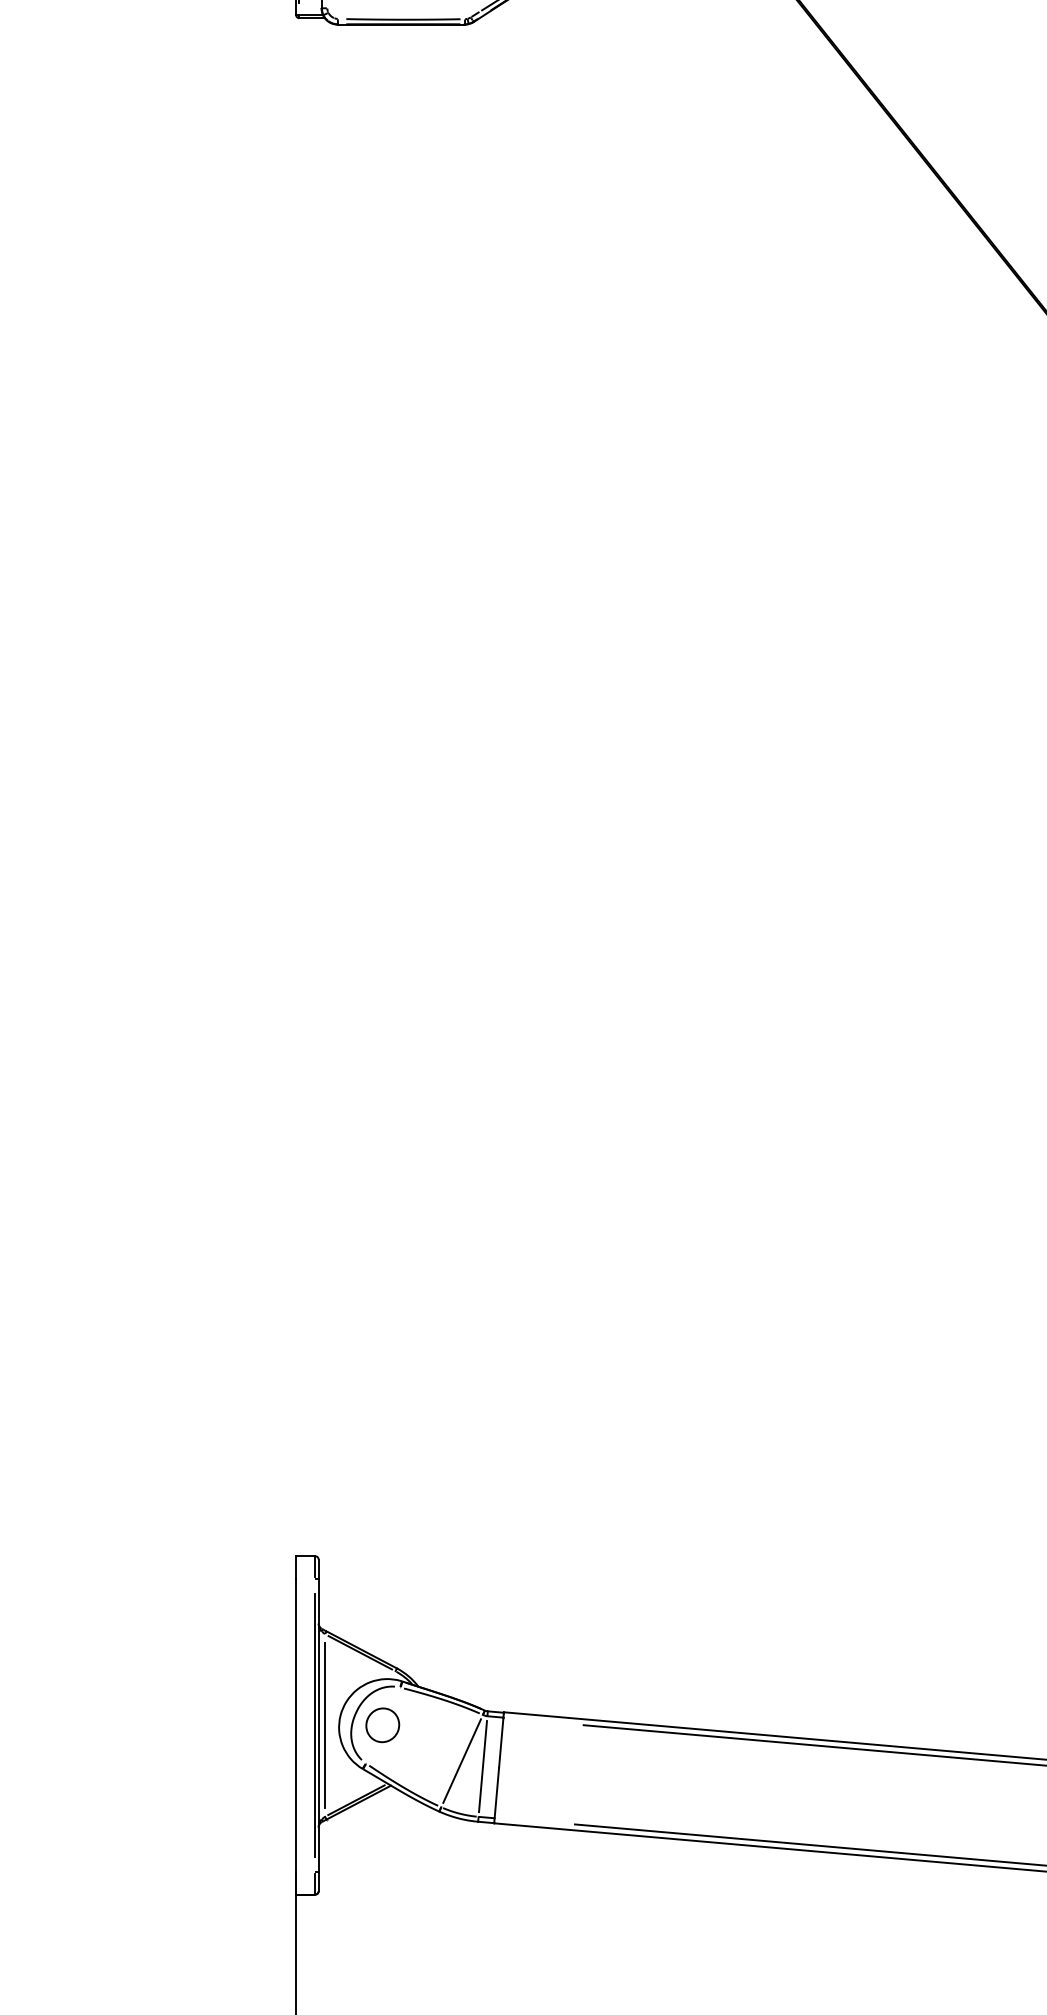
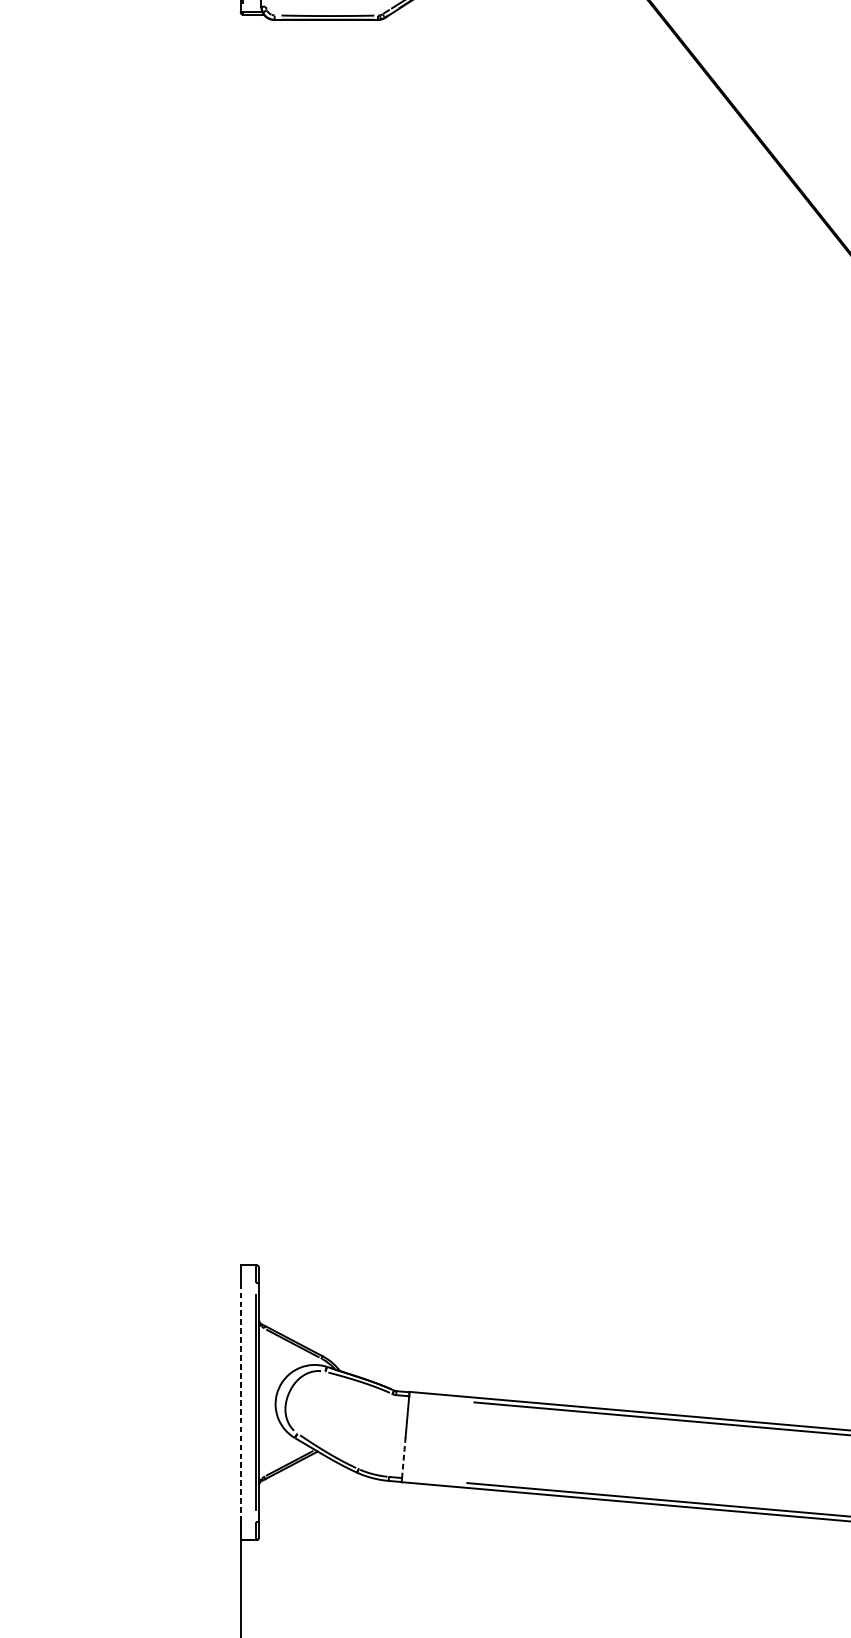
line: (296, 1725) -> (240, 1402), solid -> dashed
line: (325, 1725) -> (264, 1402), removed
part: (382, 1725) -> (310, 1402), removed
line: (461, 1760) -> (375, 1431), removed
line: (482, 1766) -> (392, 1435), removed
line: (496, 1793) -> (403, 1457), solid -> dashed

